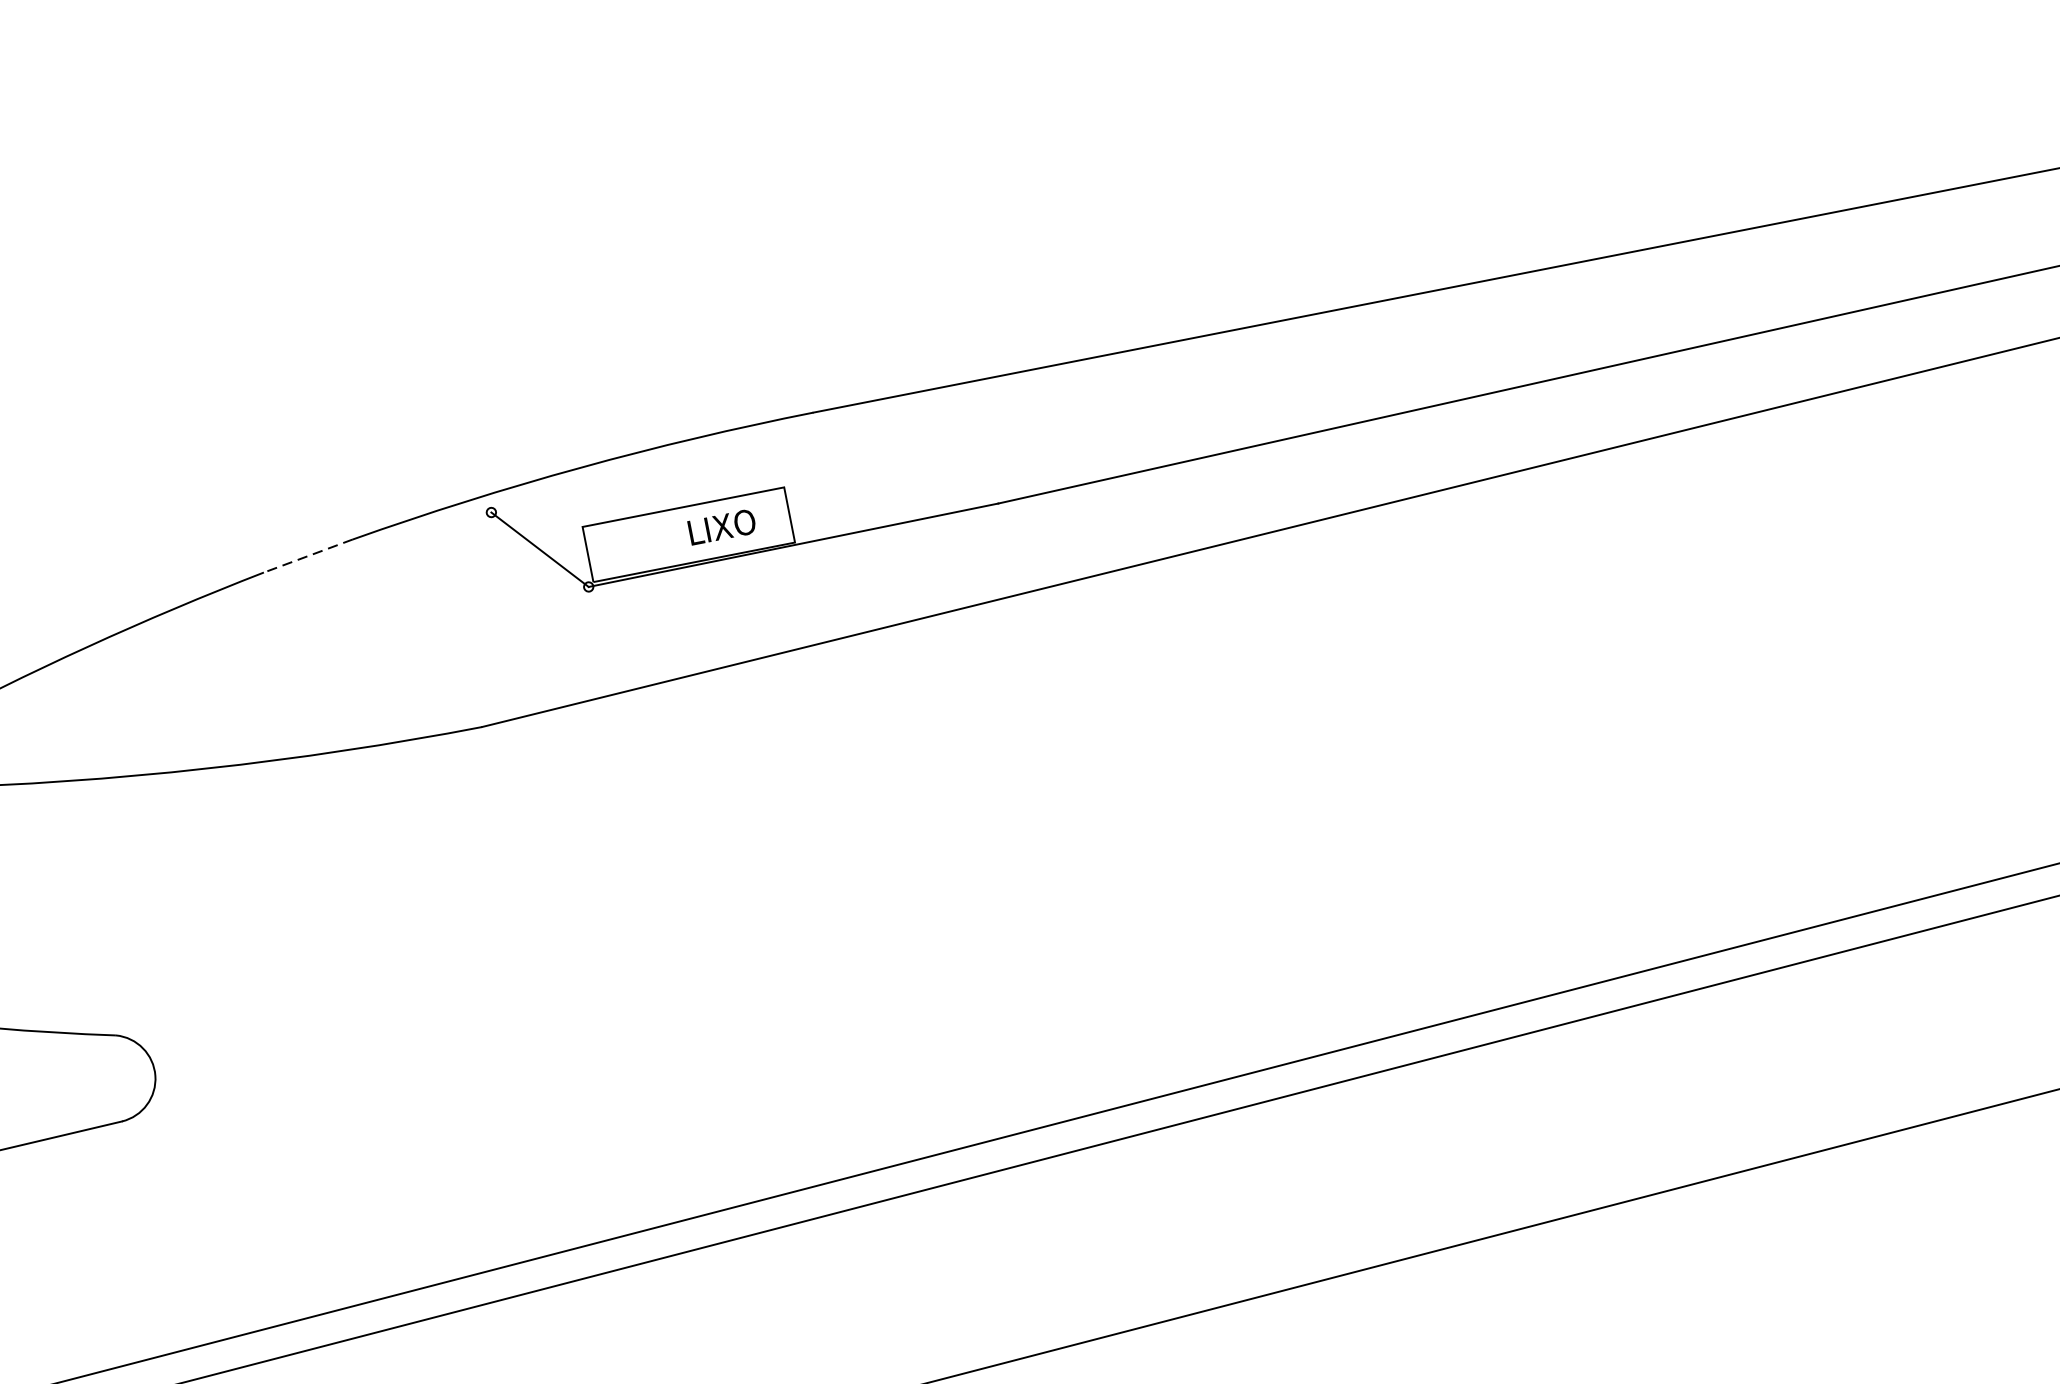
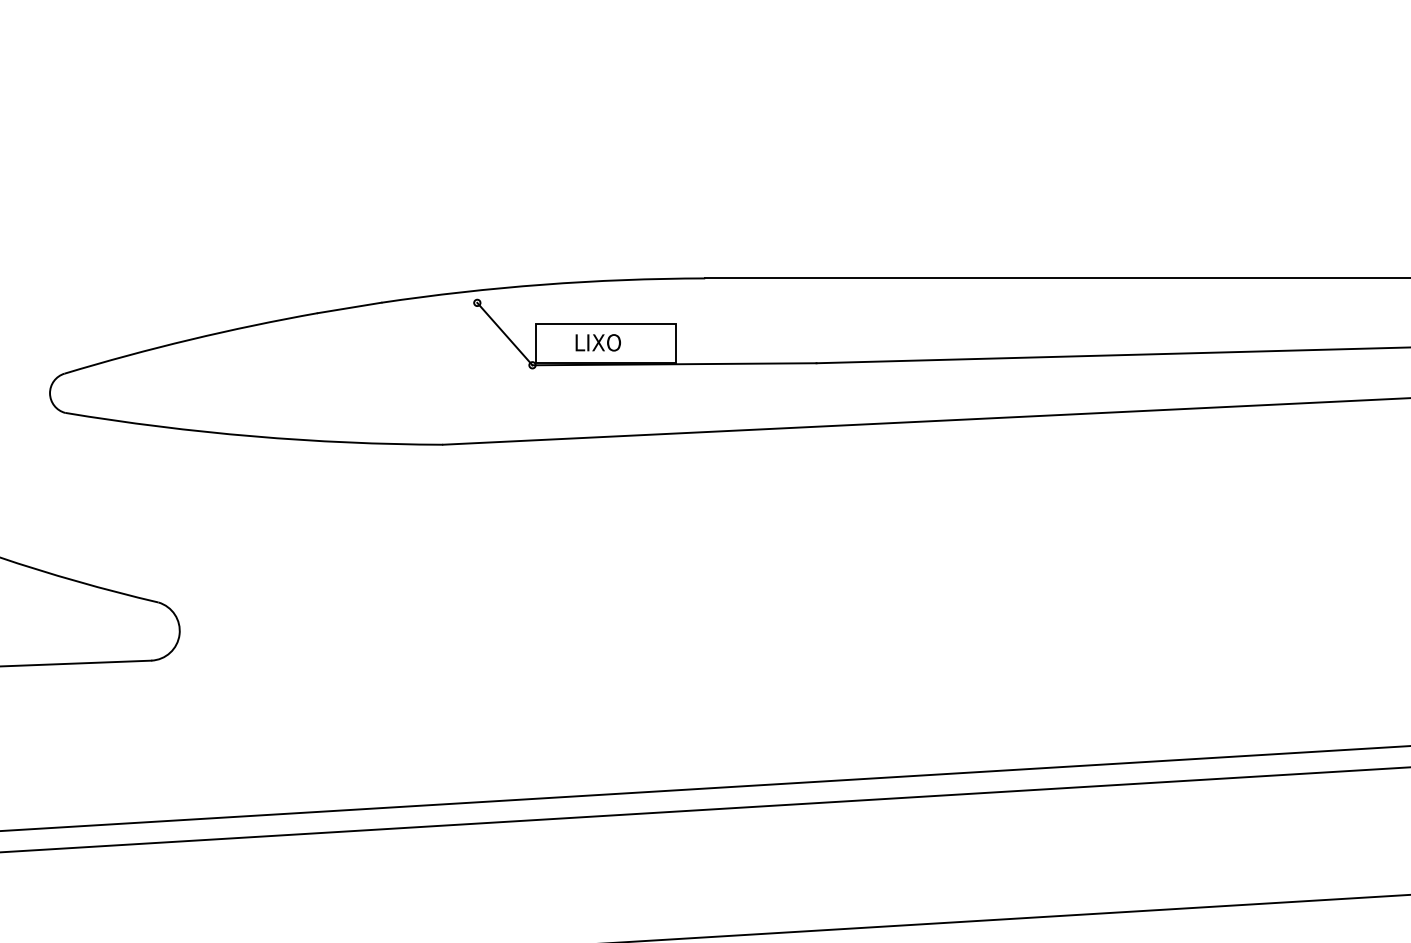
text: (720, 526) -> (597, 342), moved
line: (308, 556) -> (349, 308), dashed -> solid

